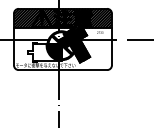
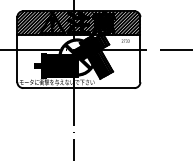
hatch: (44, 52) -> (55, 66), added

